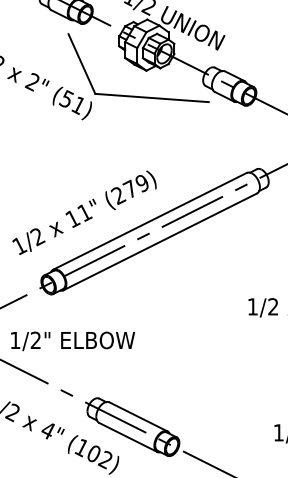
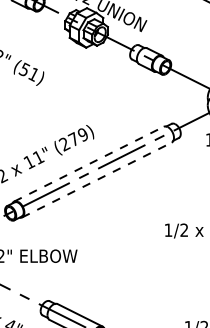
part: (135, 95) -> (77, 66), removed
line: (150, 221) -> (89, 164), solid -> dashed
line: (160, 241) -> (97, 179), solid -> dashed

